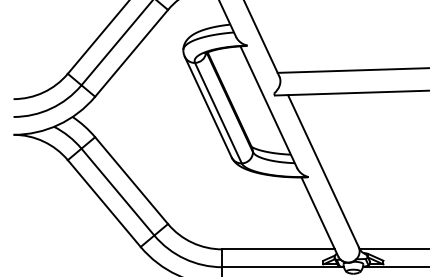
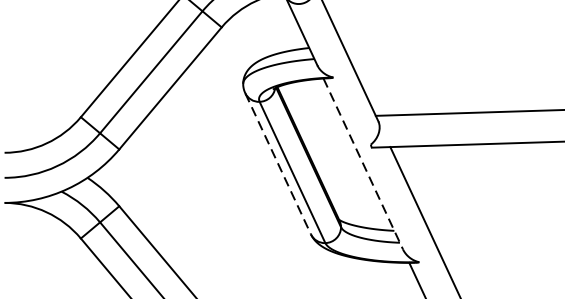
line: (208, 107) -> (278, 164), solid -> dashed
line: (268, 107) -> (362, 164), solid -> dashed

